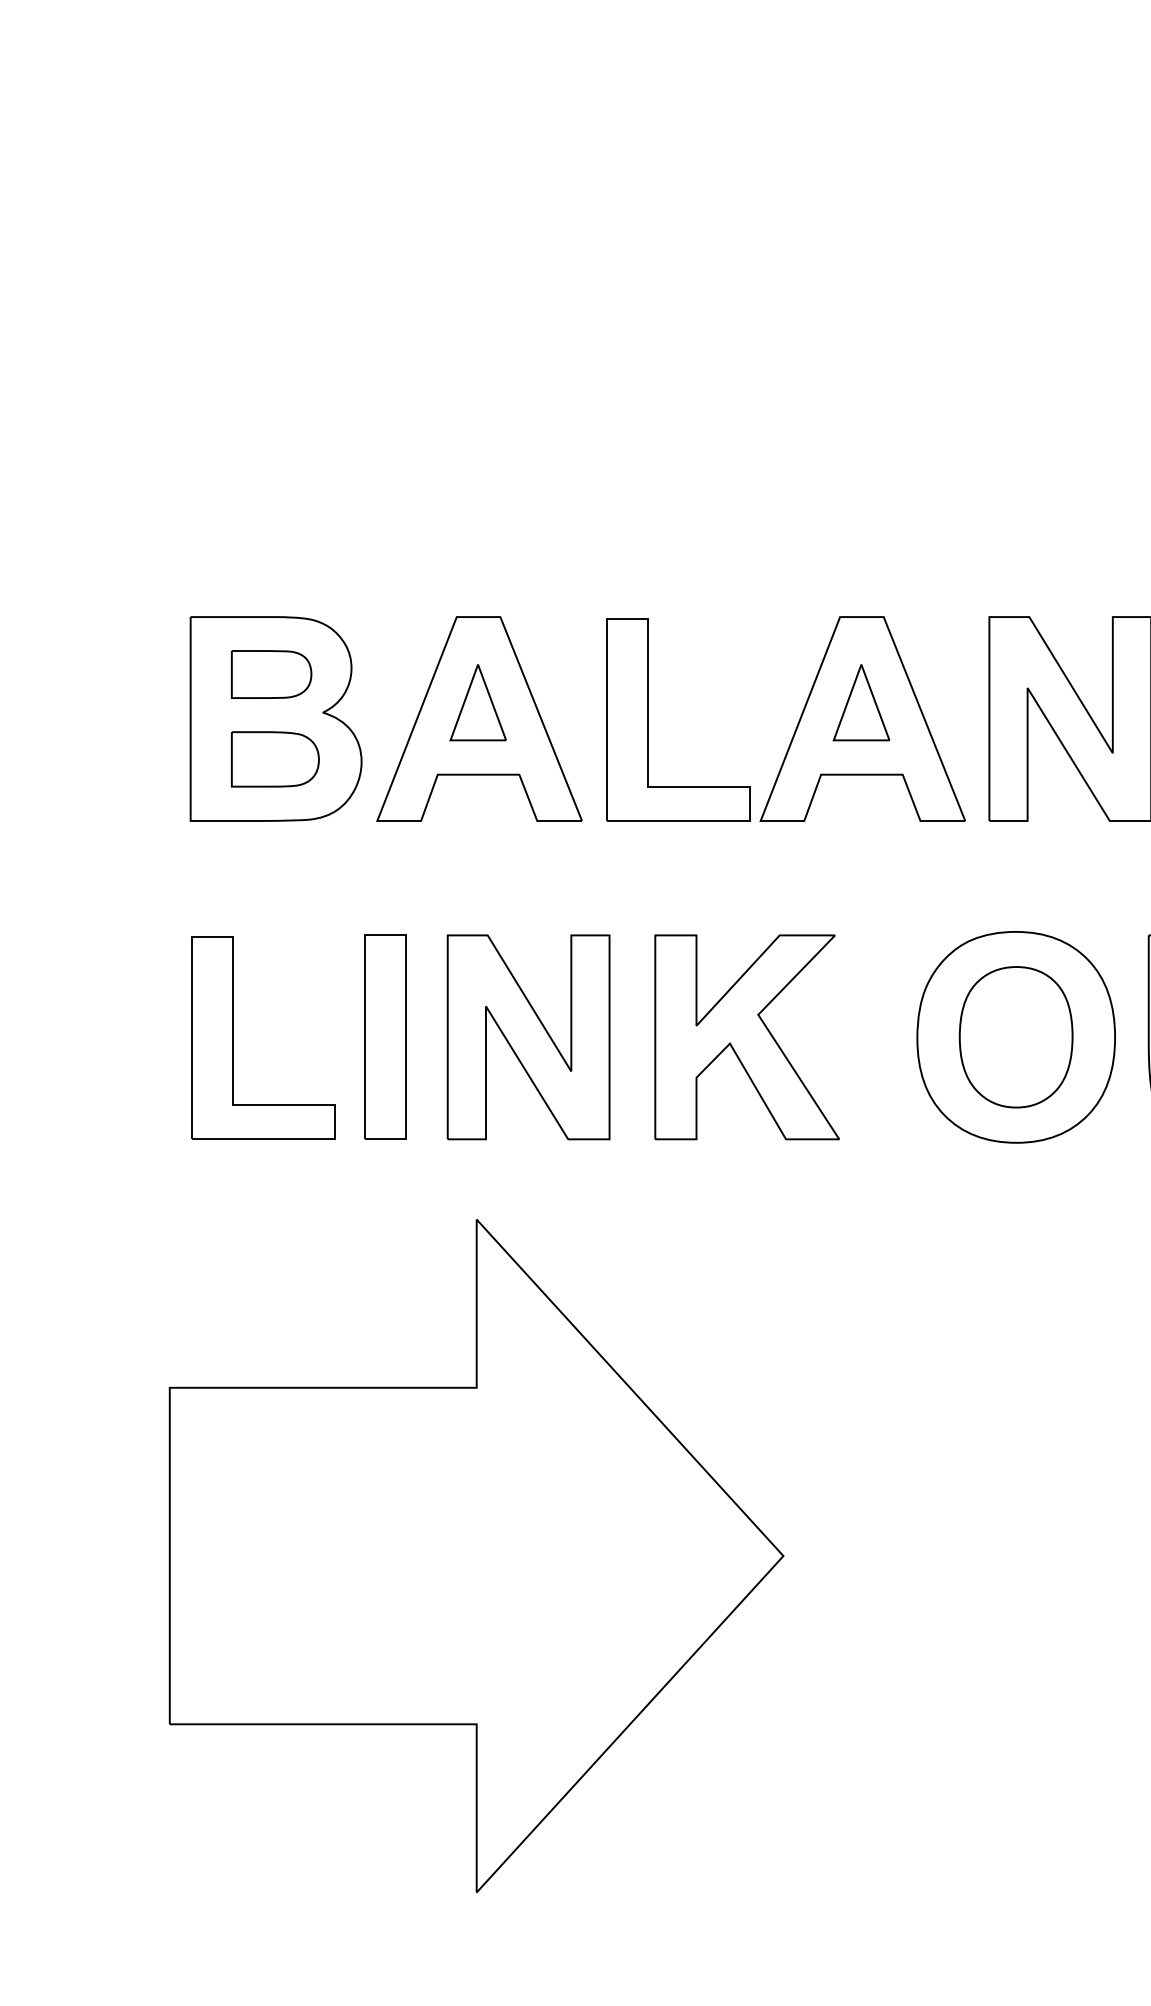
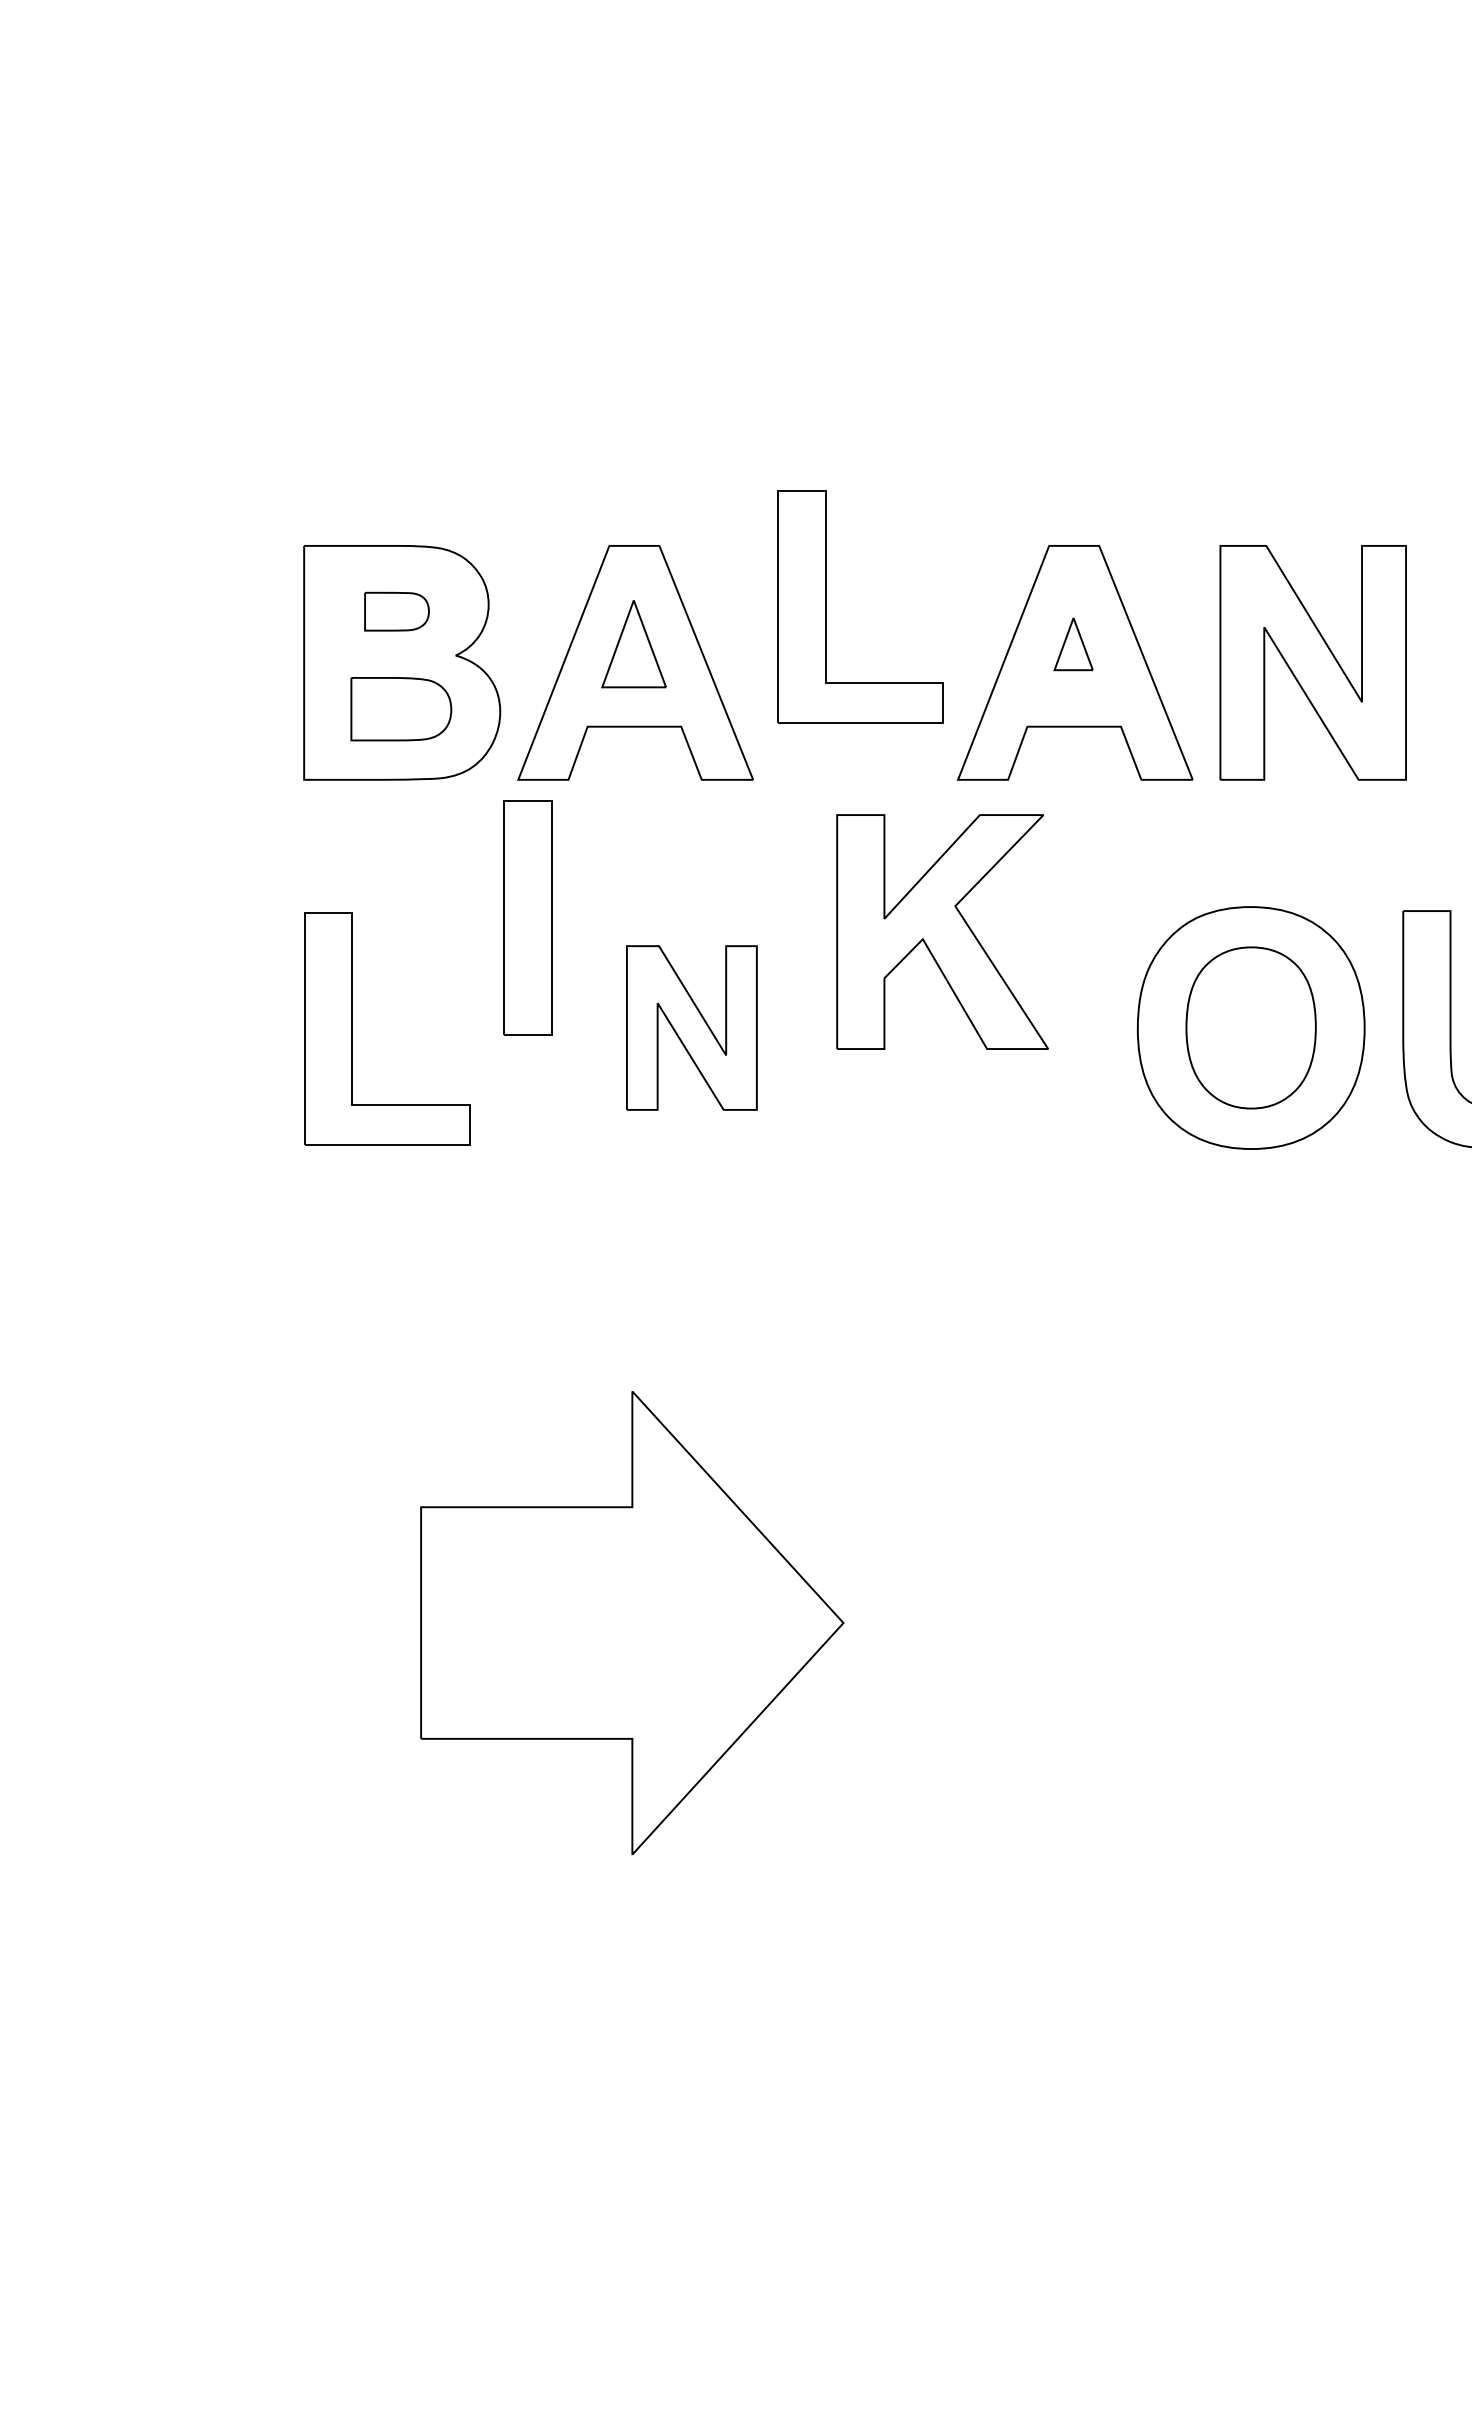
part: (271, 674) -> (396, 611), size x0.7
part: (861, 703) -> (1073, 644), size x0.6
part: (648, 719) -> (826, 606), moved
part: (385, 1036) -> (527, 917), moved
part: (528, 1036) -> (691, 1027), size x0.7
part: (747, 1036) -> (942, 931), moved
part: (476, 1555) -> (632, 1622), size x0.6

